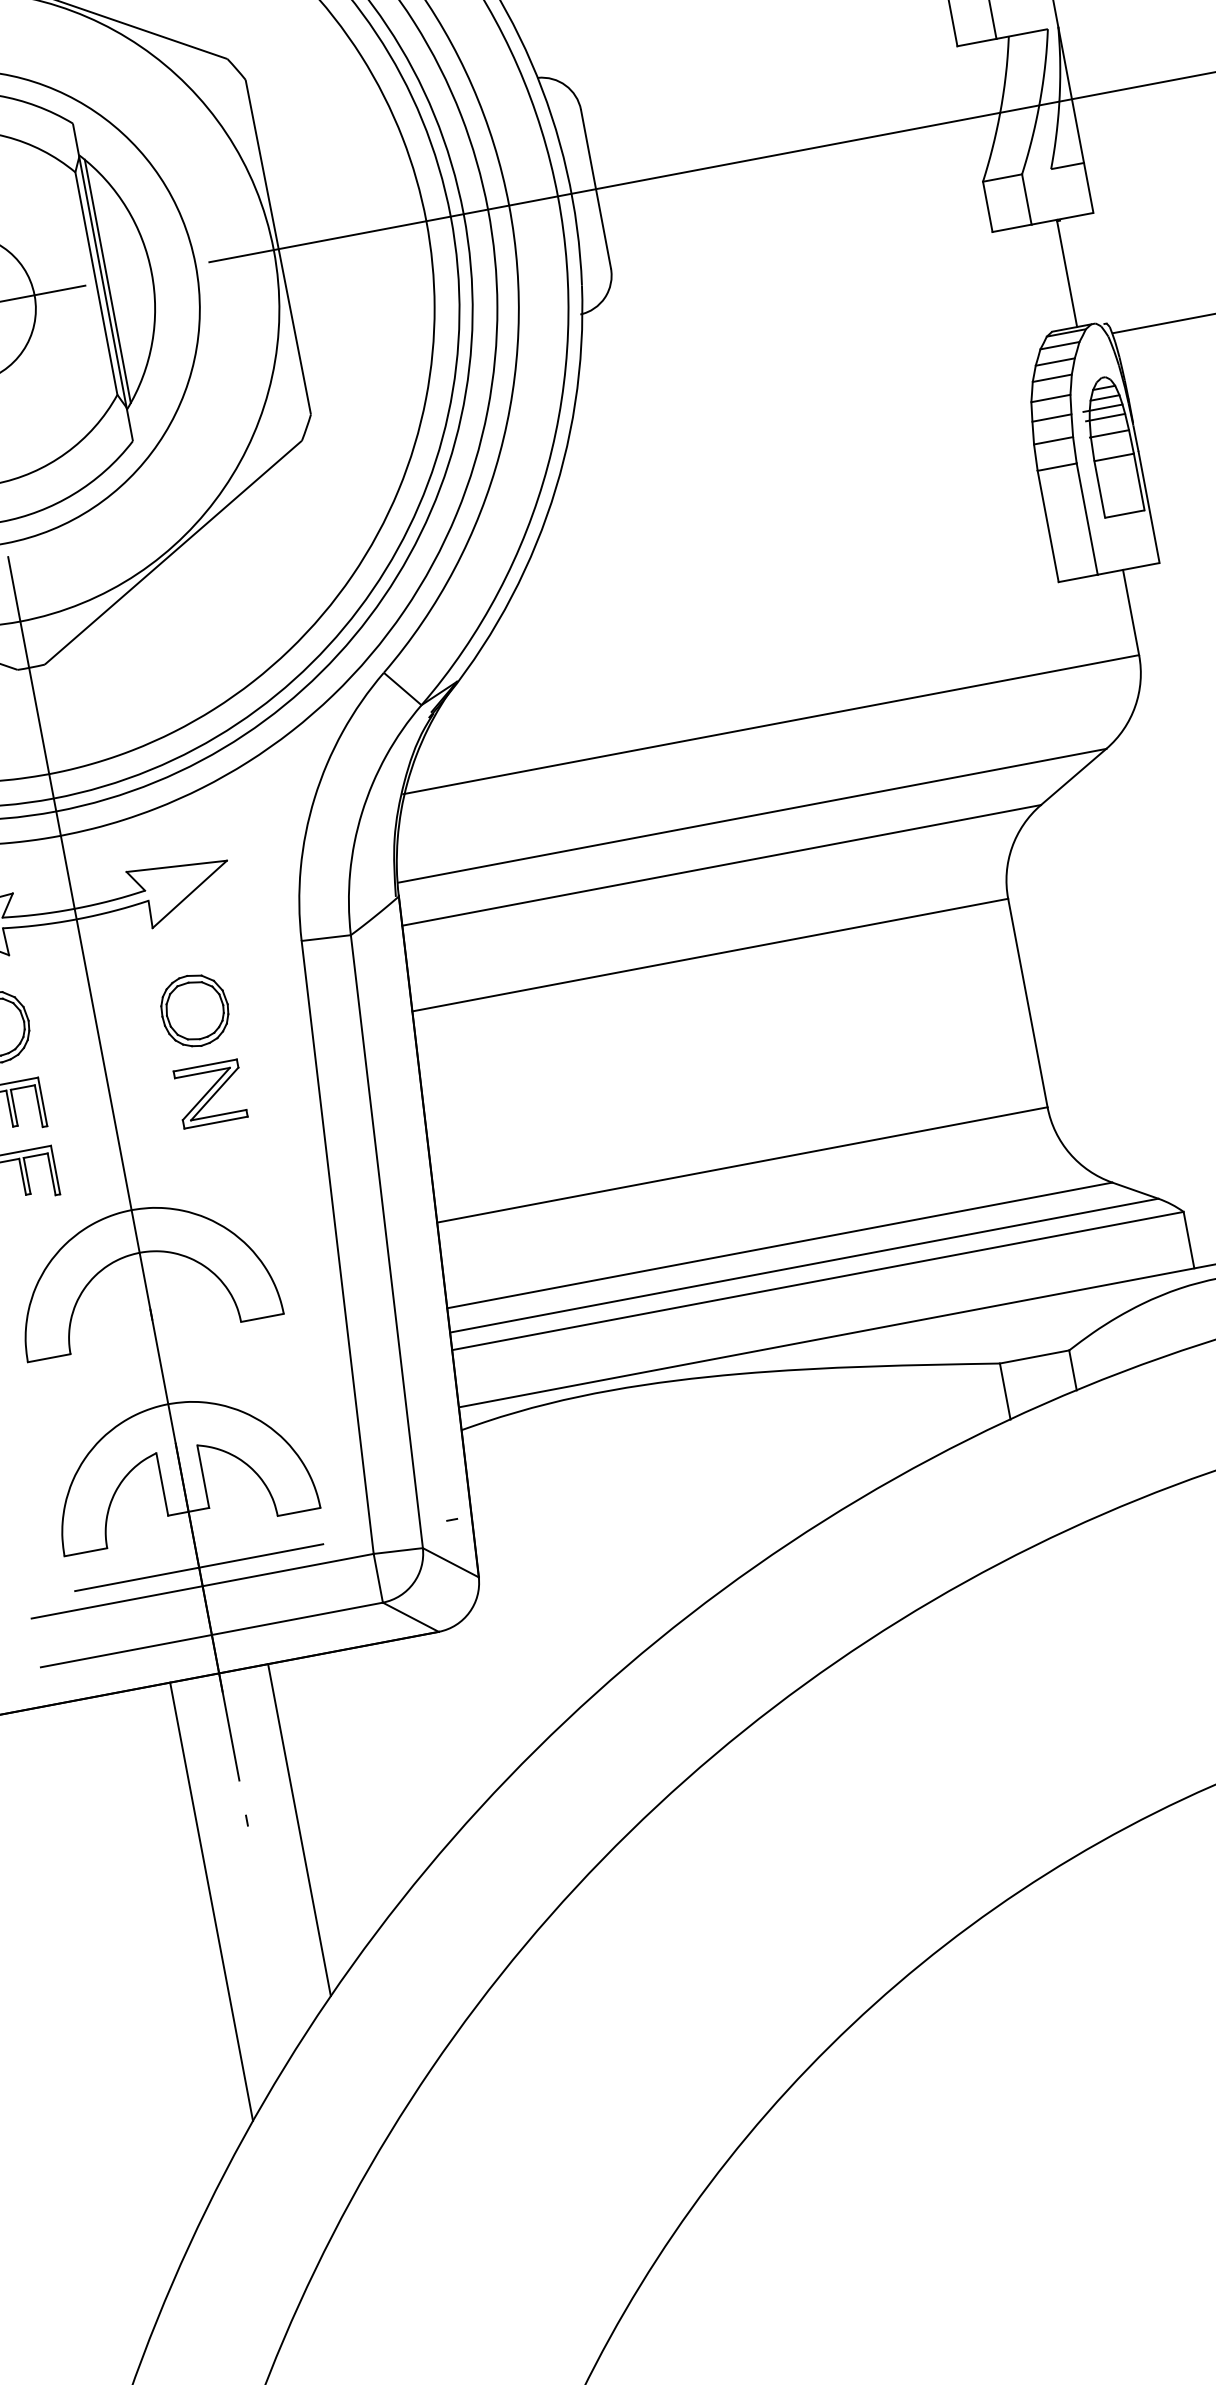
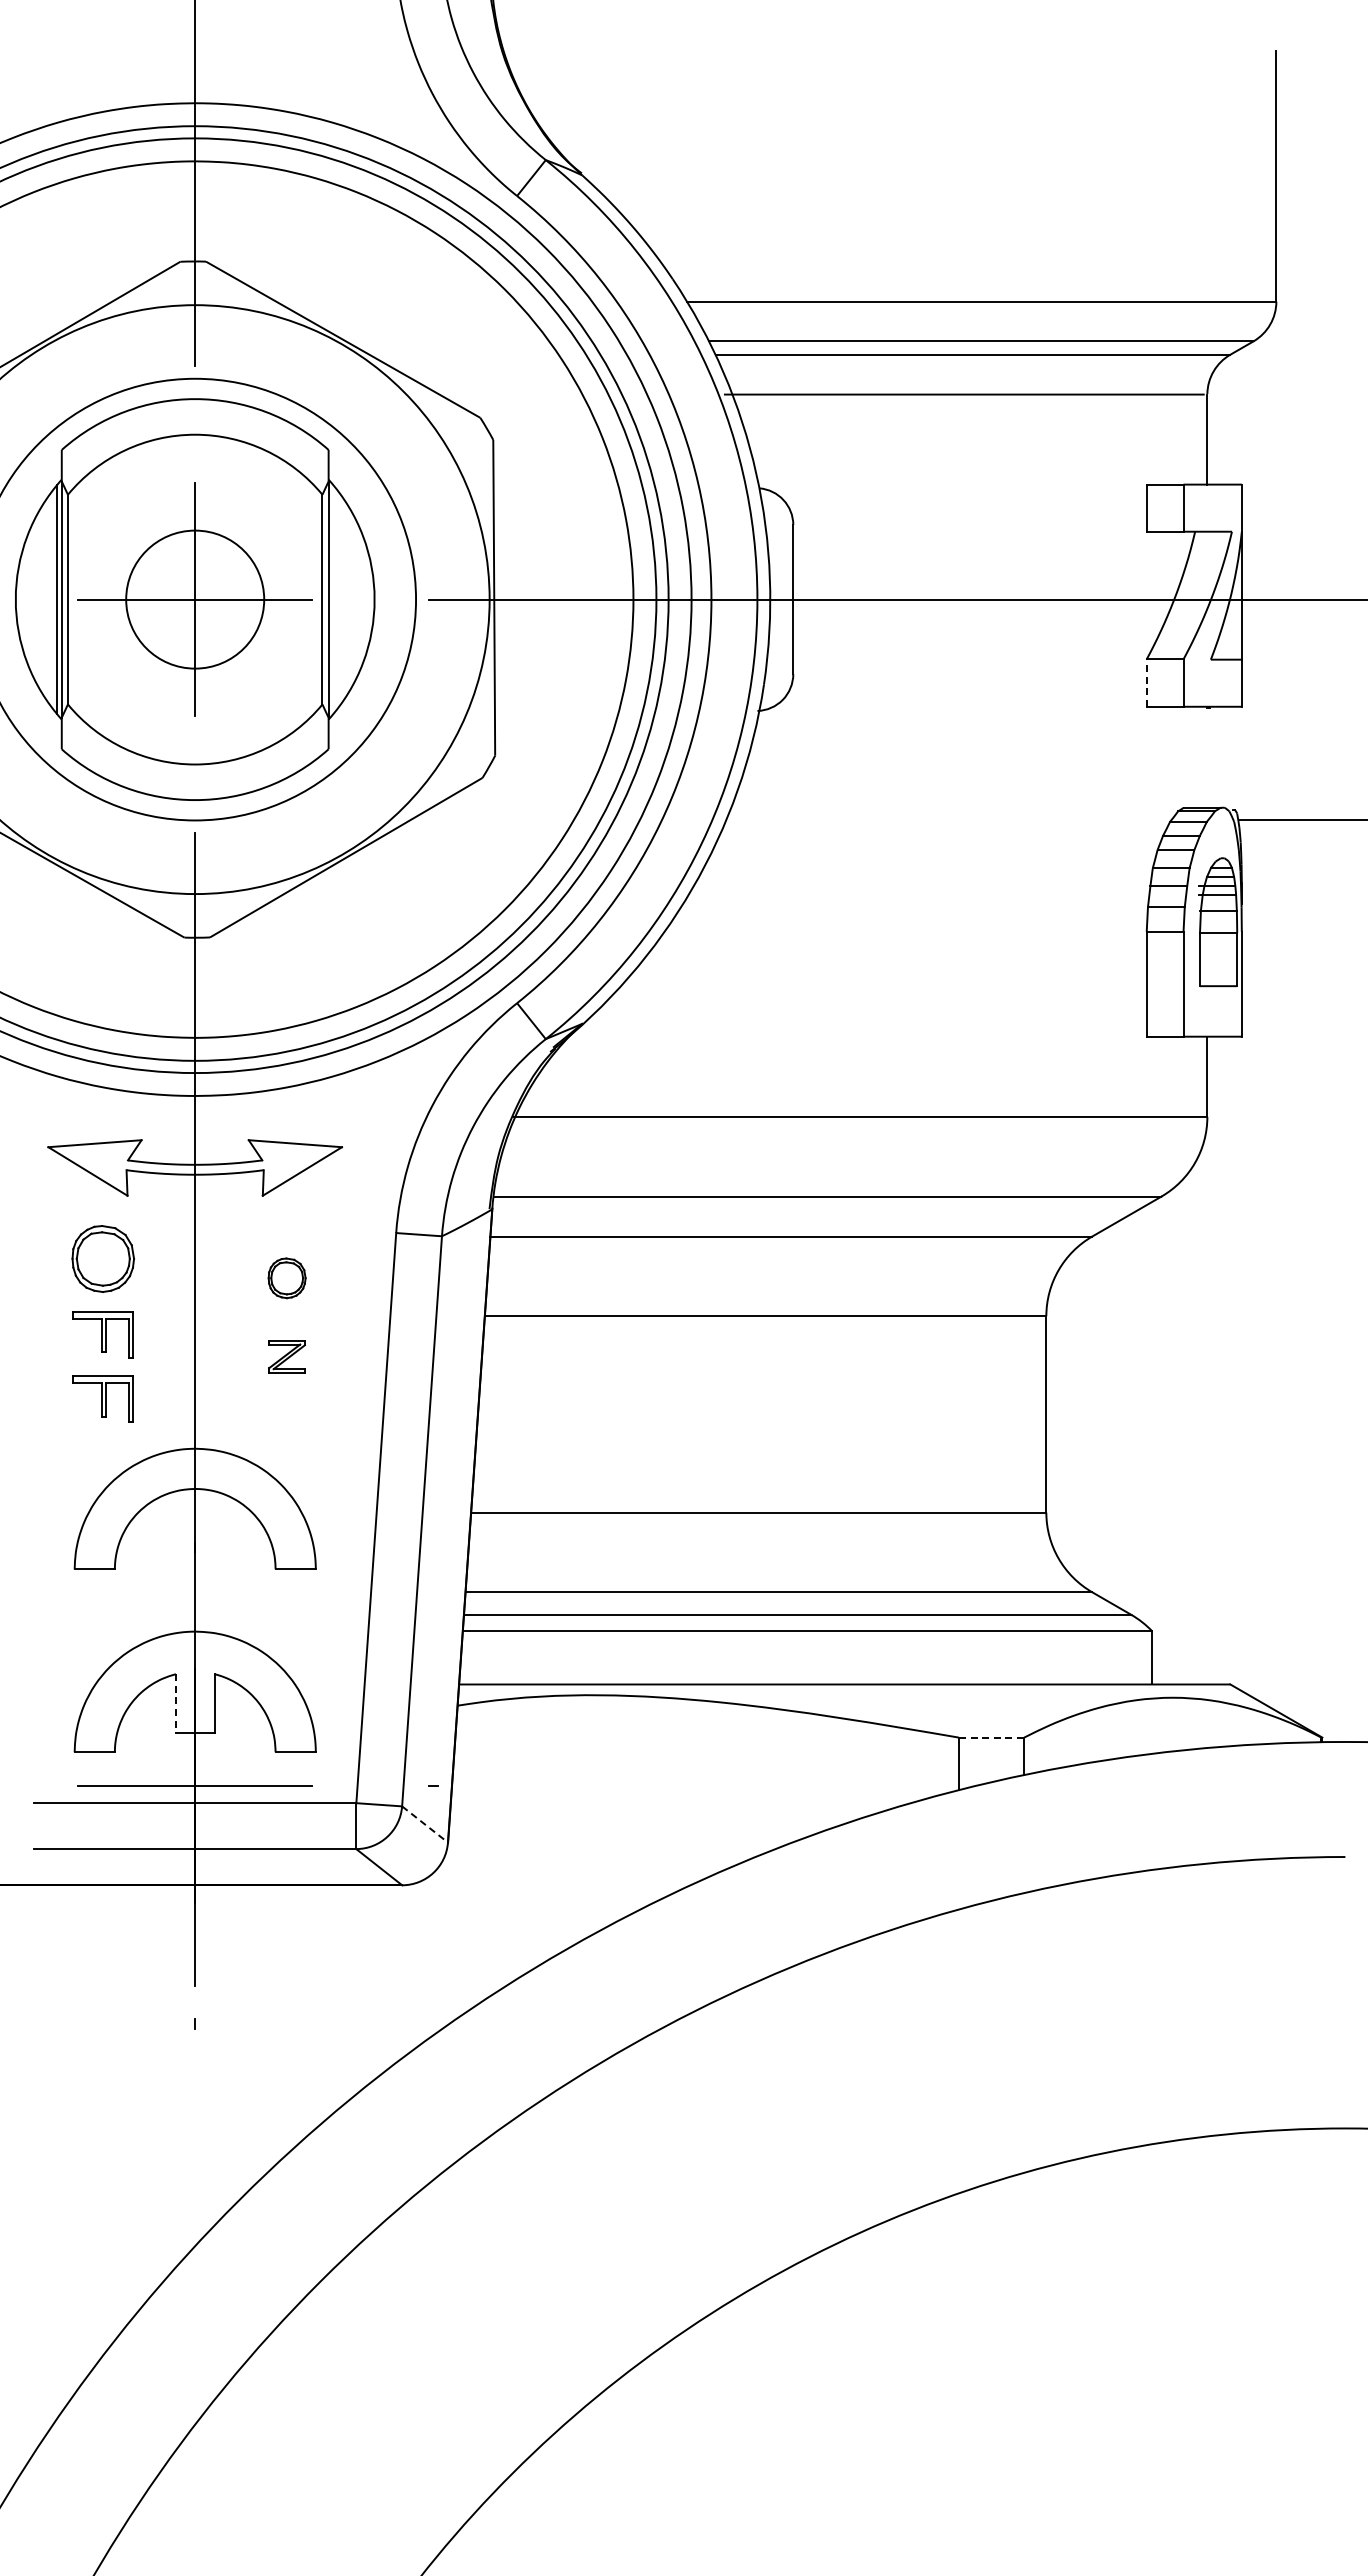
line: (987, 207) -> (1146, 683), solid -> dashed
line: (1066, 272) -> (1207, 756), removed
line: (108, 281) -> (333, 599), removed
part: (194, 1011) -> (286, 1278), size x0.6
part: (209, 1093) -> (286, 1356), size x0.6
line: (1034, 1356) -> (991, 1737), solid -> dashed
line: (161, 1485) -> (175, 1704), solid -> dashed
line: (451, 1562) -> (425, 1824), solid -> dashed
line: (299, 1829) -> (241, 2041), removed
line: (211, 1901) -> (149, 2091), removed

